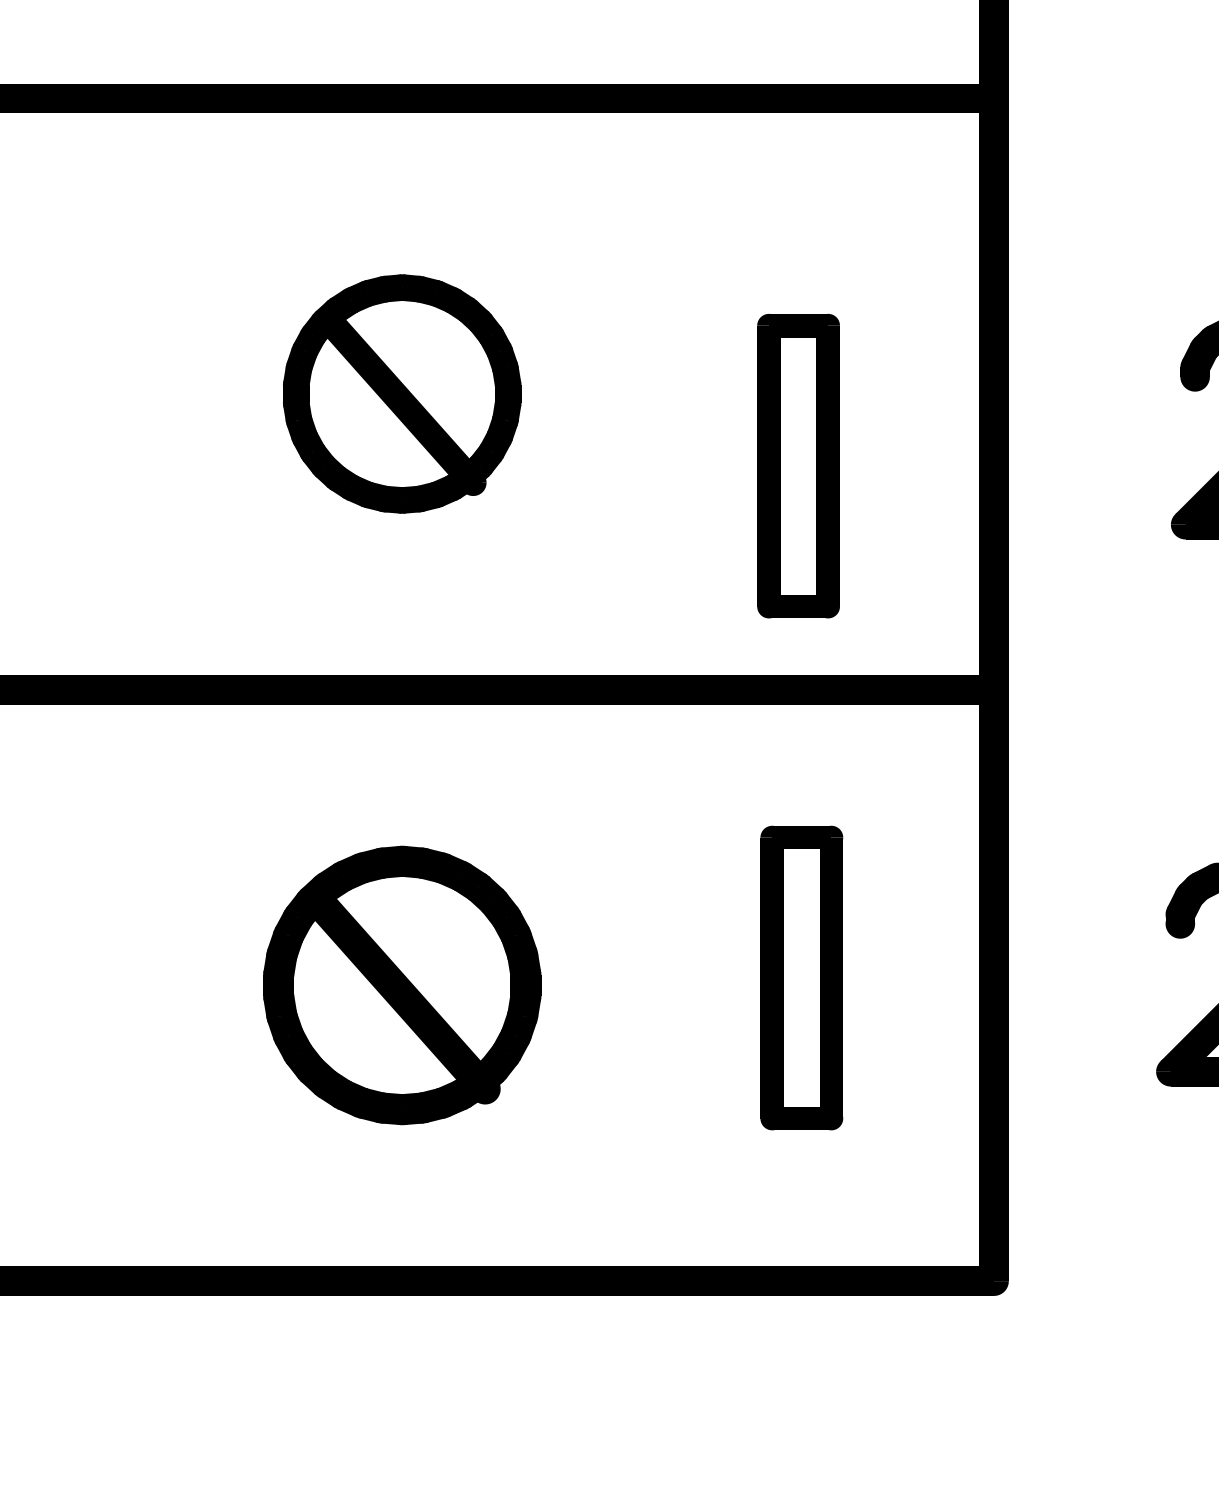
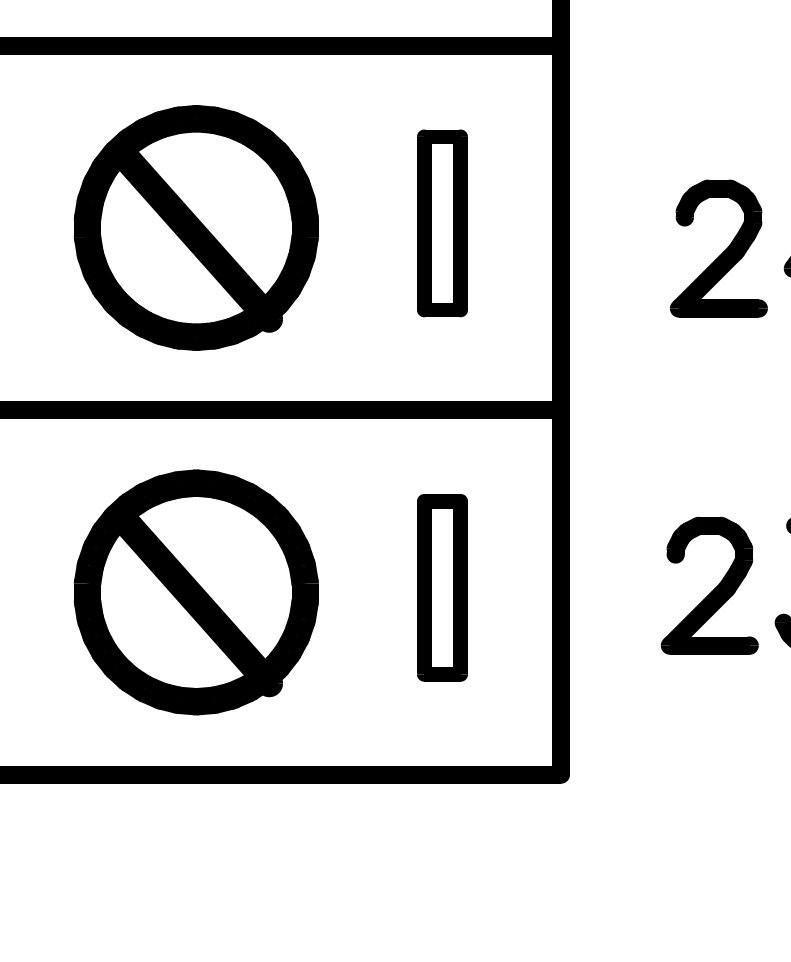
part: (401, 393) -> (195, 227), size x1.67
part: (798, 466) -> (442, 223), moved
part: (401, 985) -> (195, 592), size x1.43

